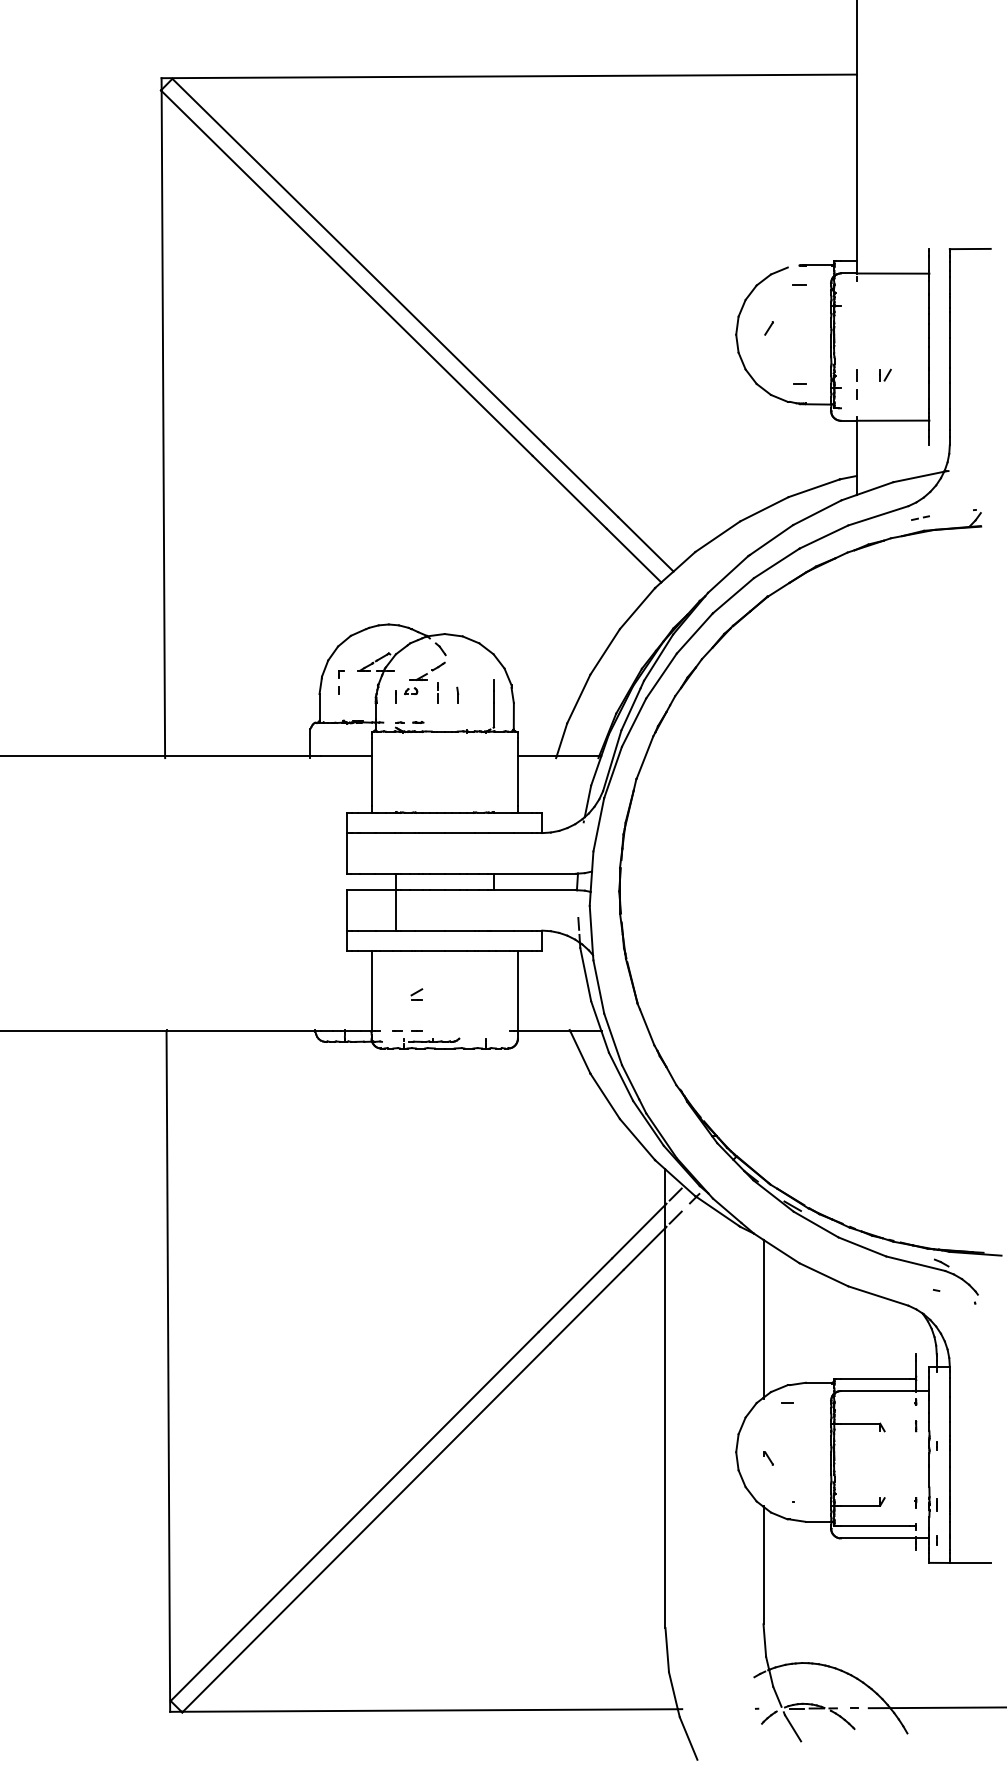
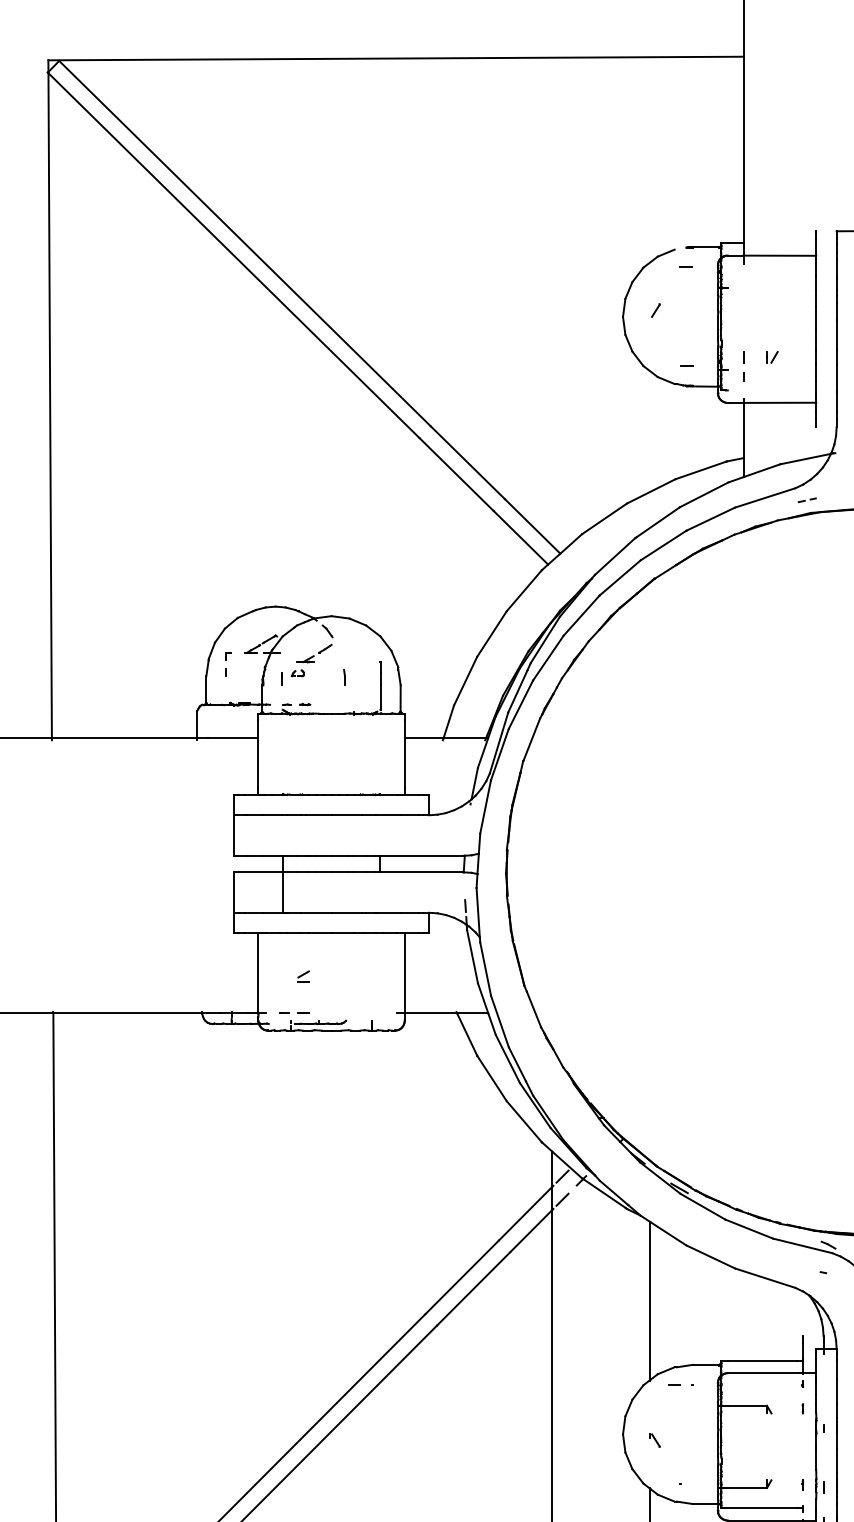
line: (437, 693) -> (324, 675), removed

